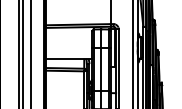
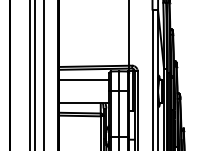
line: (69, 36) -> (84, 79), added

